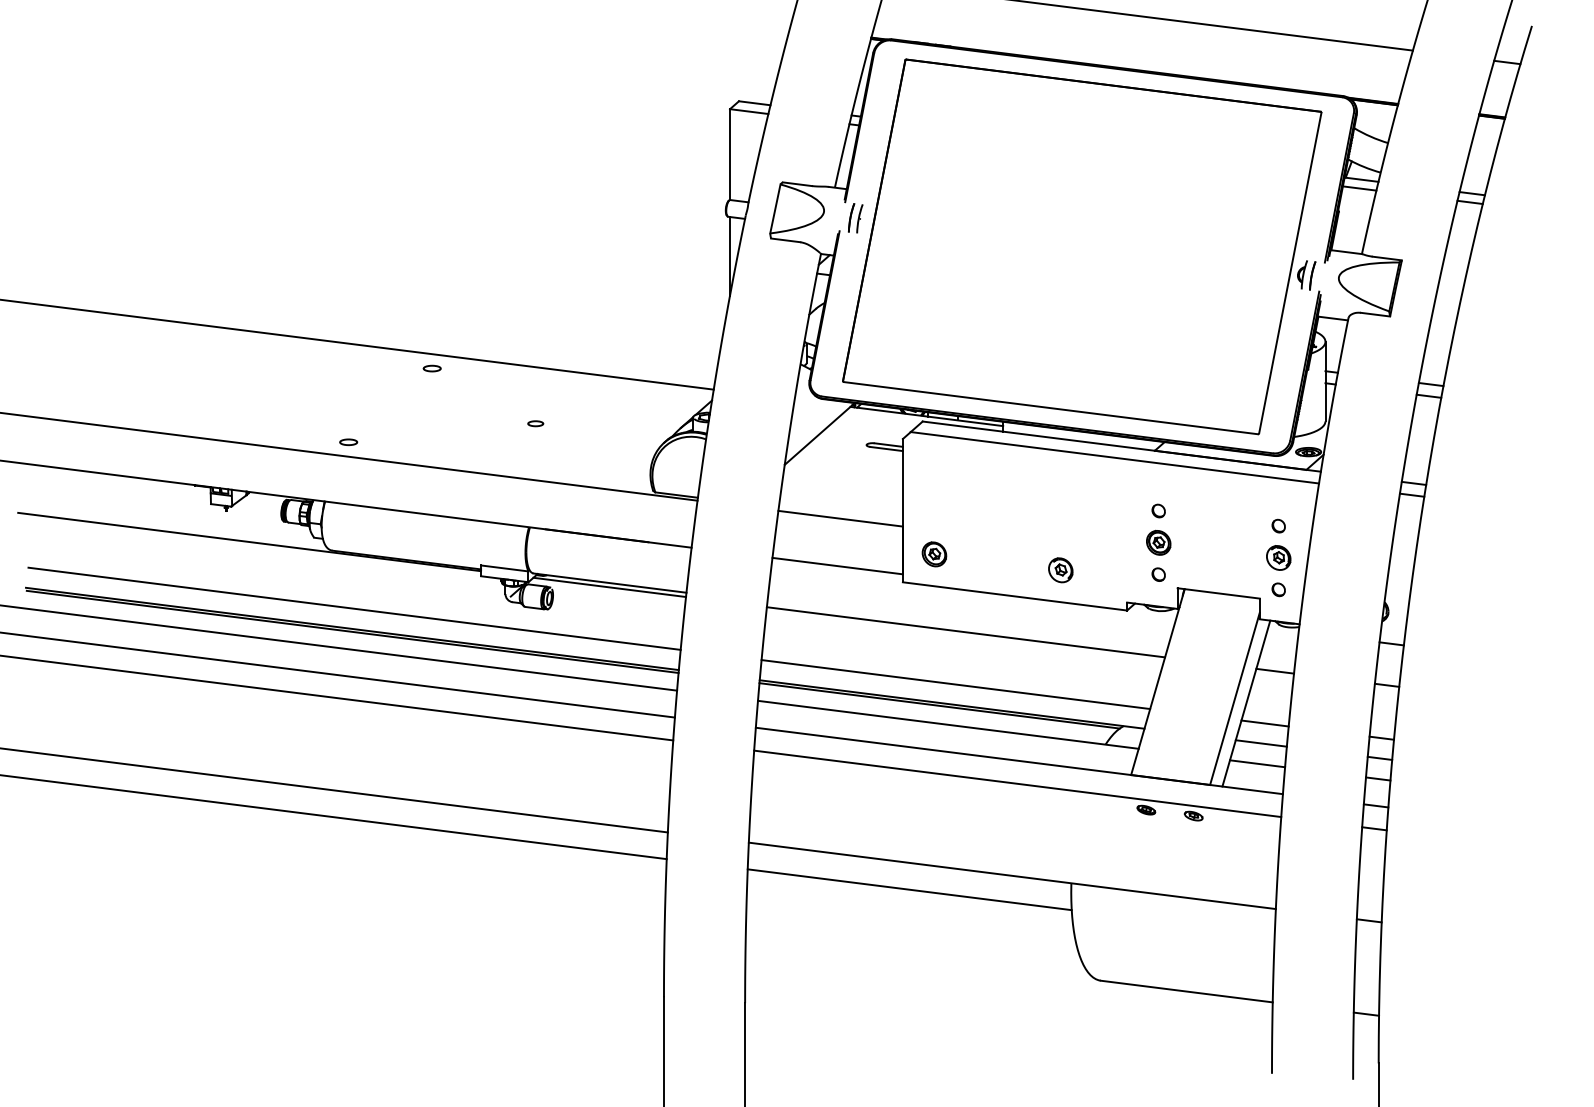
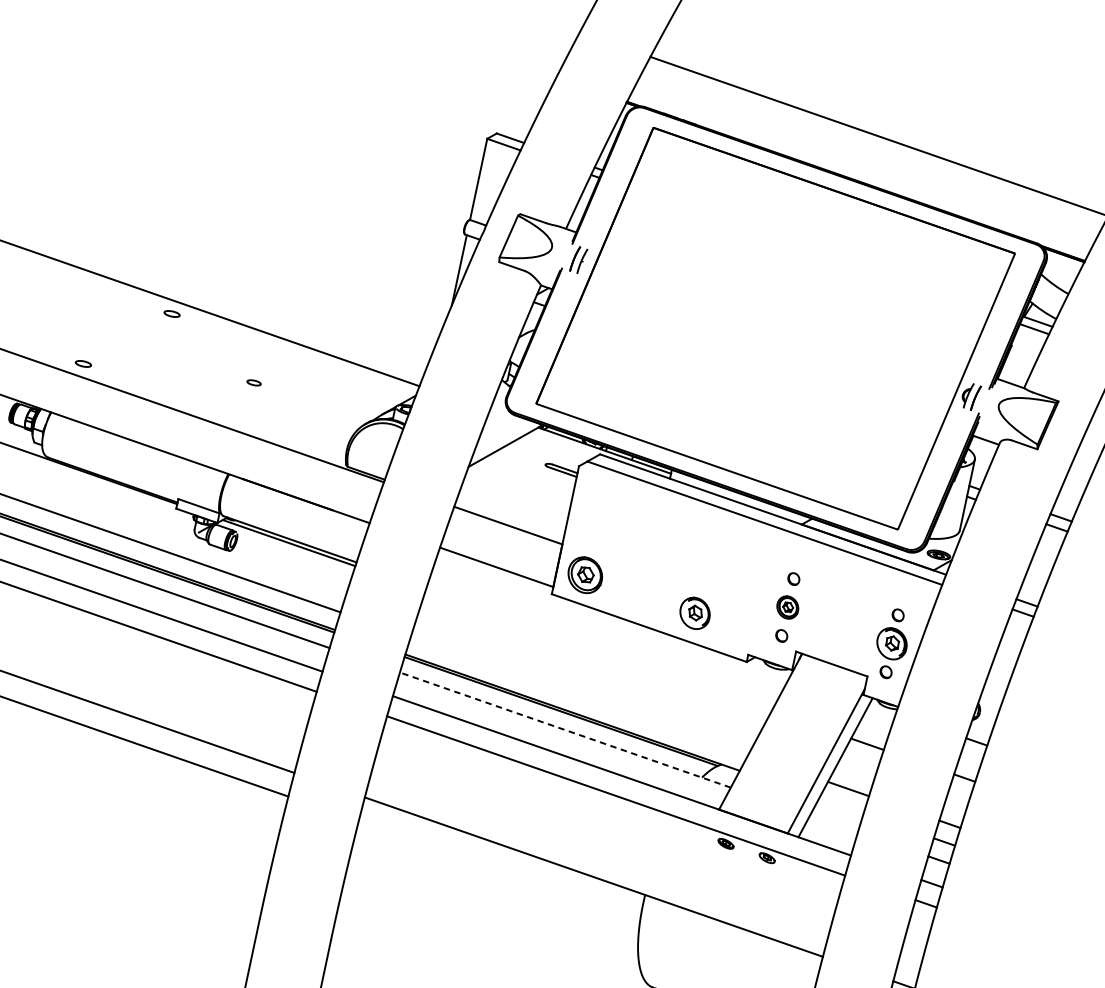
part: (934, 554) -> (585, 575), size x1.6
part: (1278, 557) -> (891, 643), size x1.4
part: (1060, 570) -> (694, 613), size x1.4
line: (965, 632) -> (598, 650), removed
line: (955, 684) -> (579, 695), removed
line: (948, 724) -> (565, 729), solid -> dashed
line: (1260, 743) -> (840, 806), removed
line: (1257, 763) -> (834, 823), removed
line: (909, 889) -> (499, 869), removed

